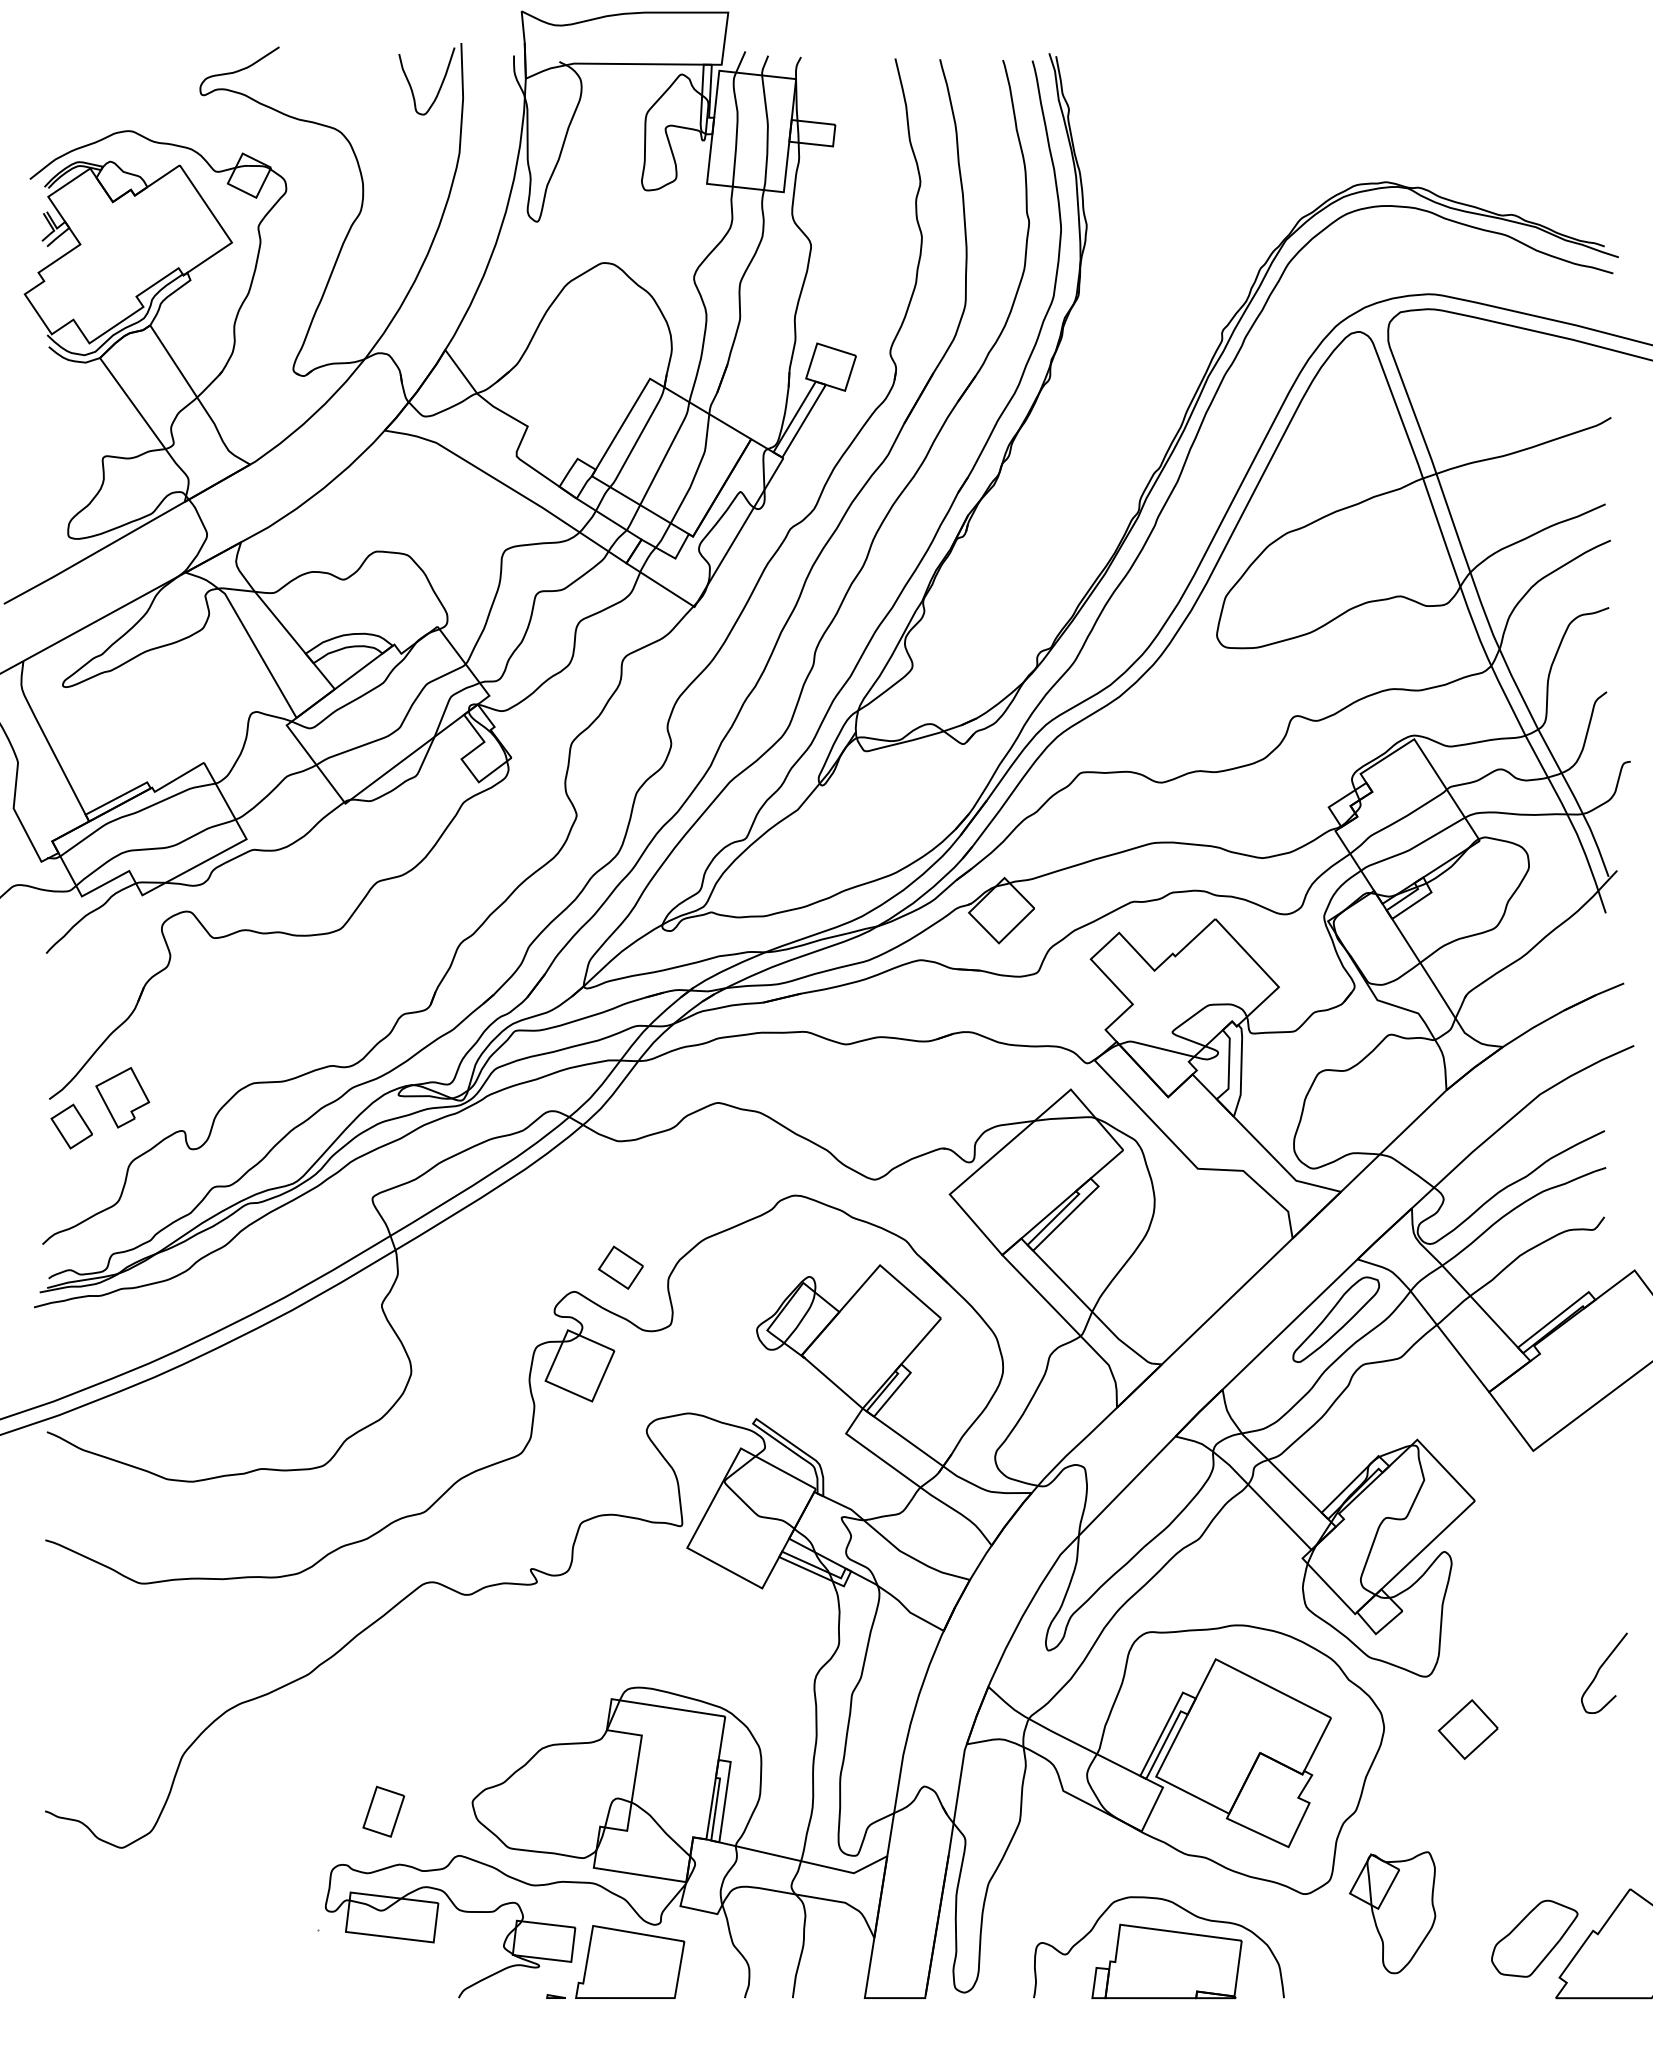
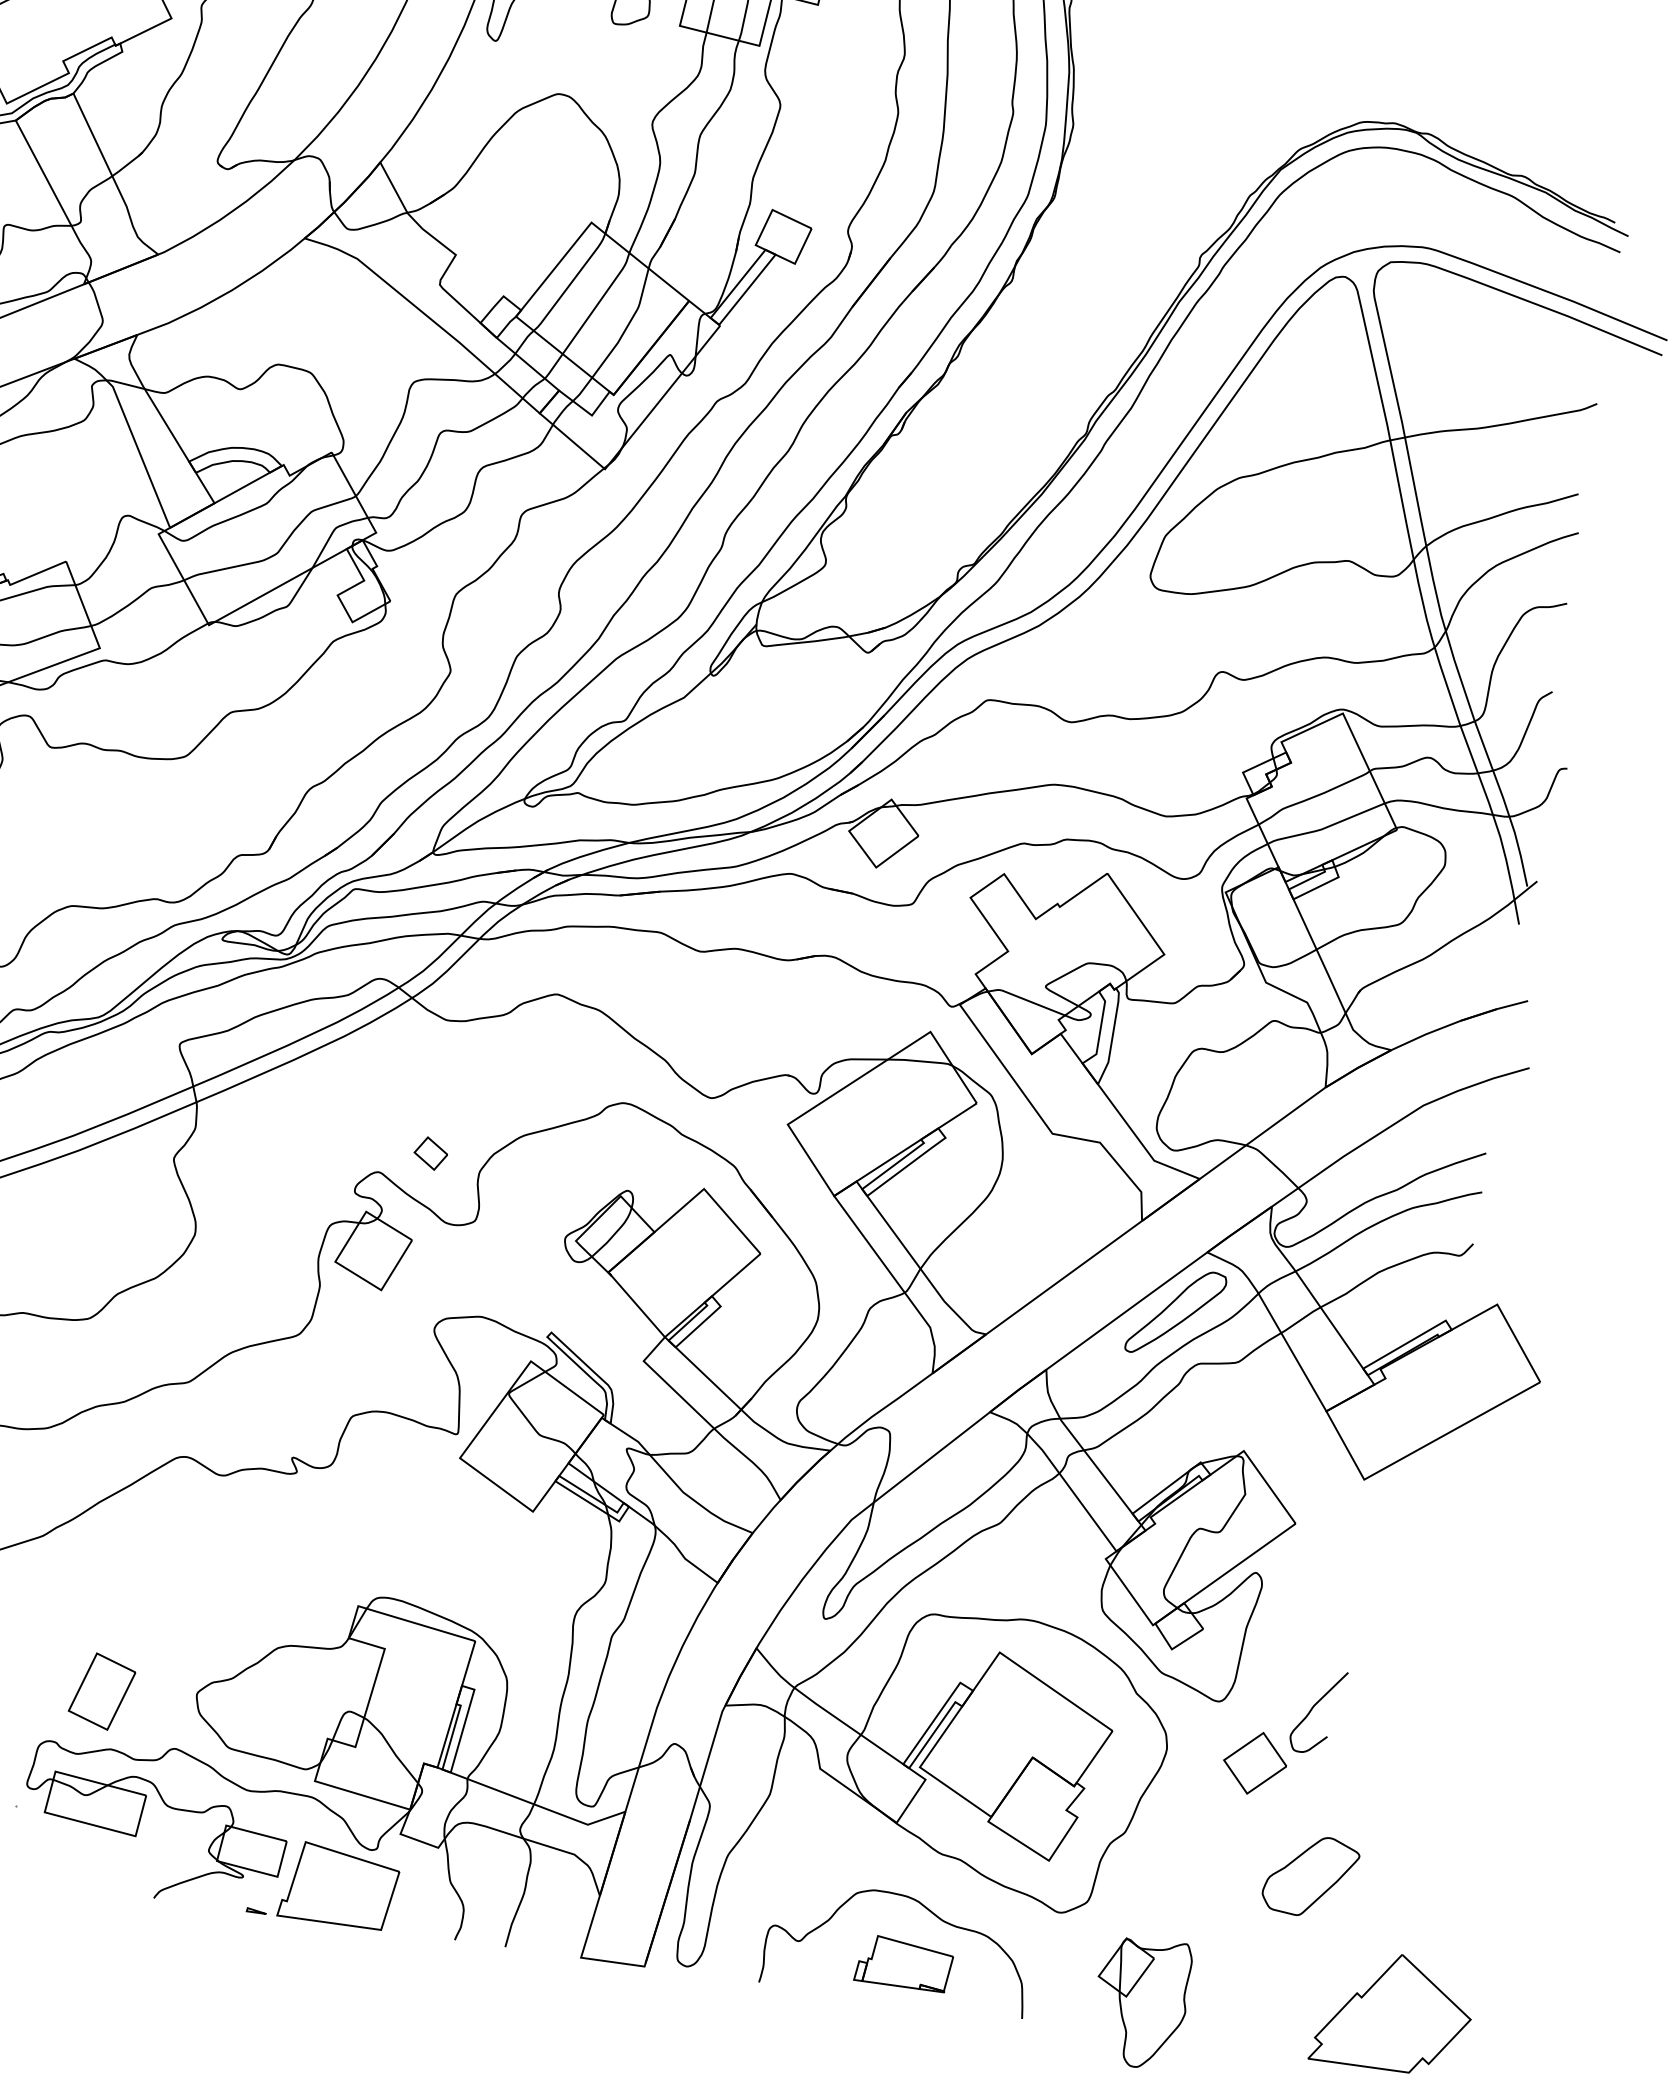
part: (620, 1267) -> (430, 1153), size x0.7
curve: (1600, 1669) -> (1314, 1707), moved
part: (383, 1811) -> (101, 1691), size x1.4
part: (1392, 1912) -> (1140, 2002), moved
part: (1534, 1938) -> (1310, 1875), moved
part: (1166, 1961) -> (903, 1963), size x0.6

